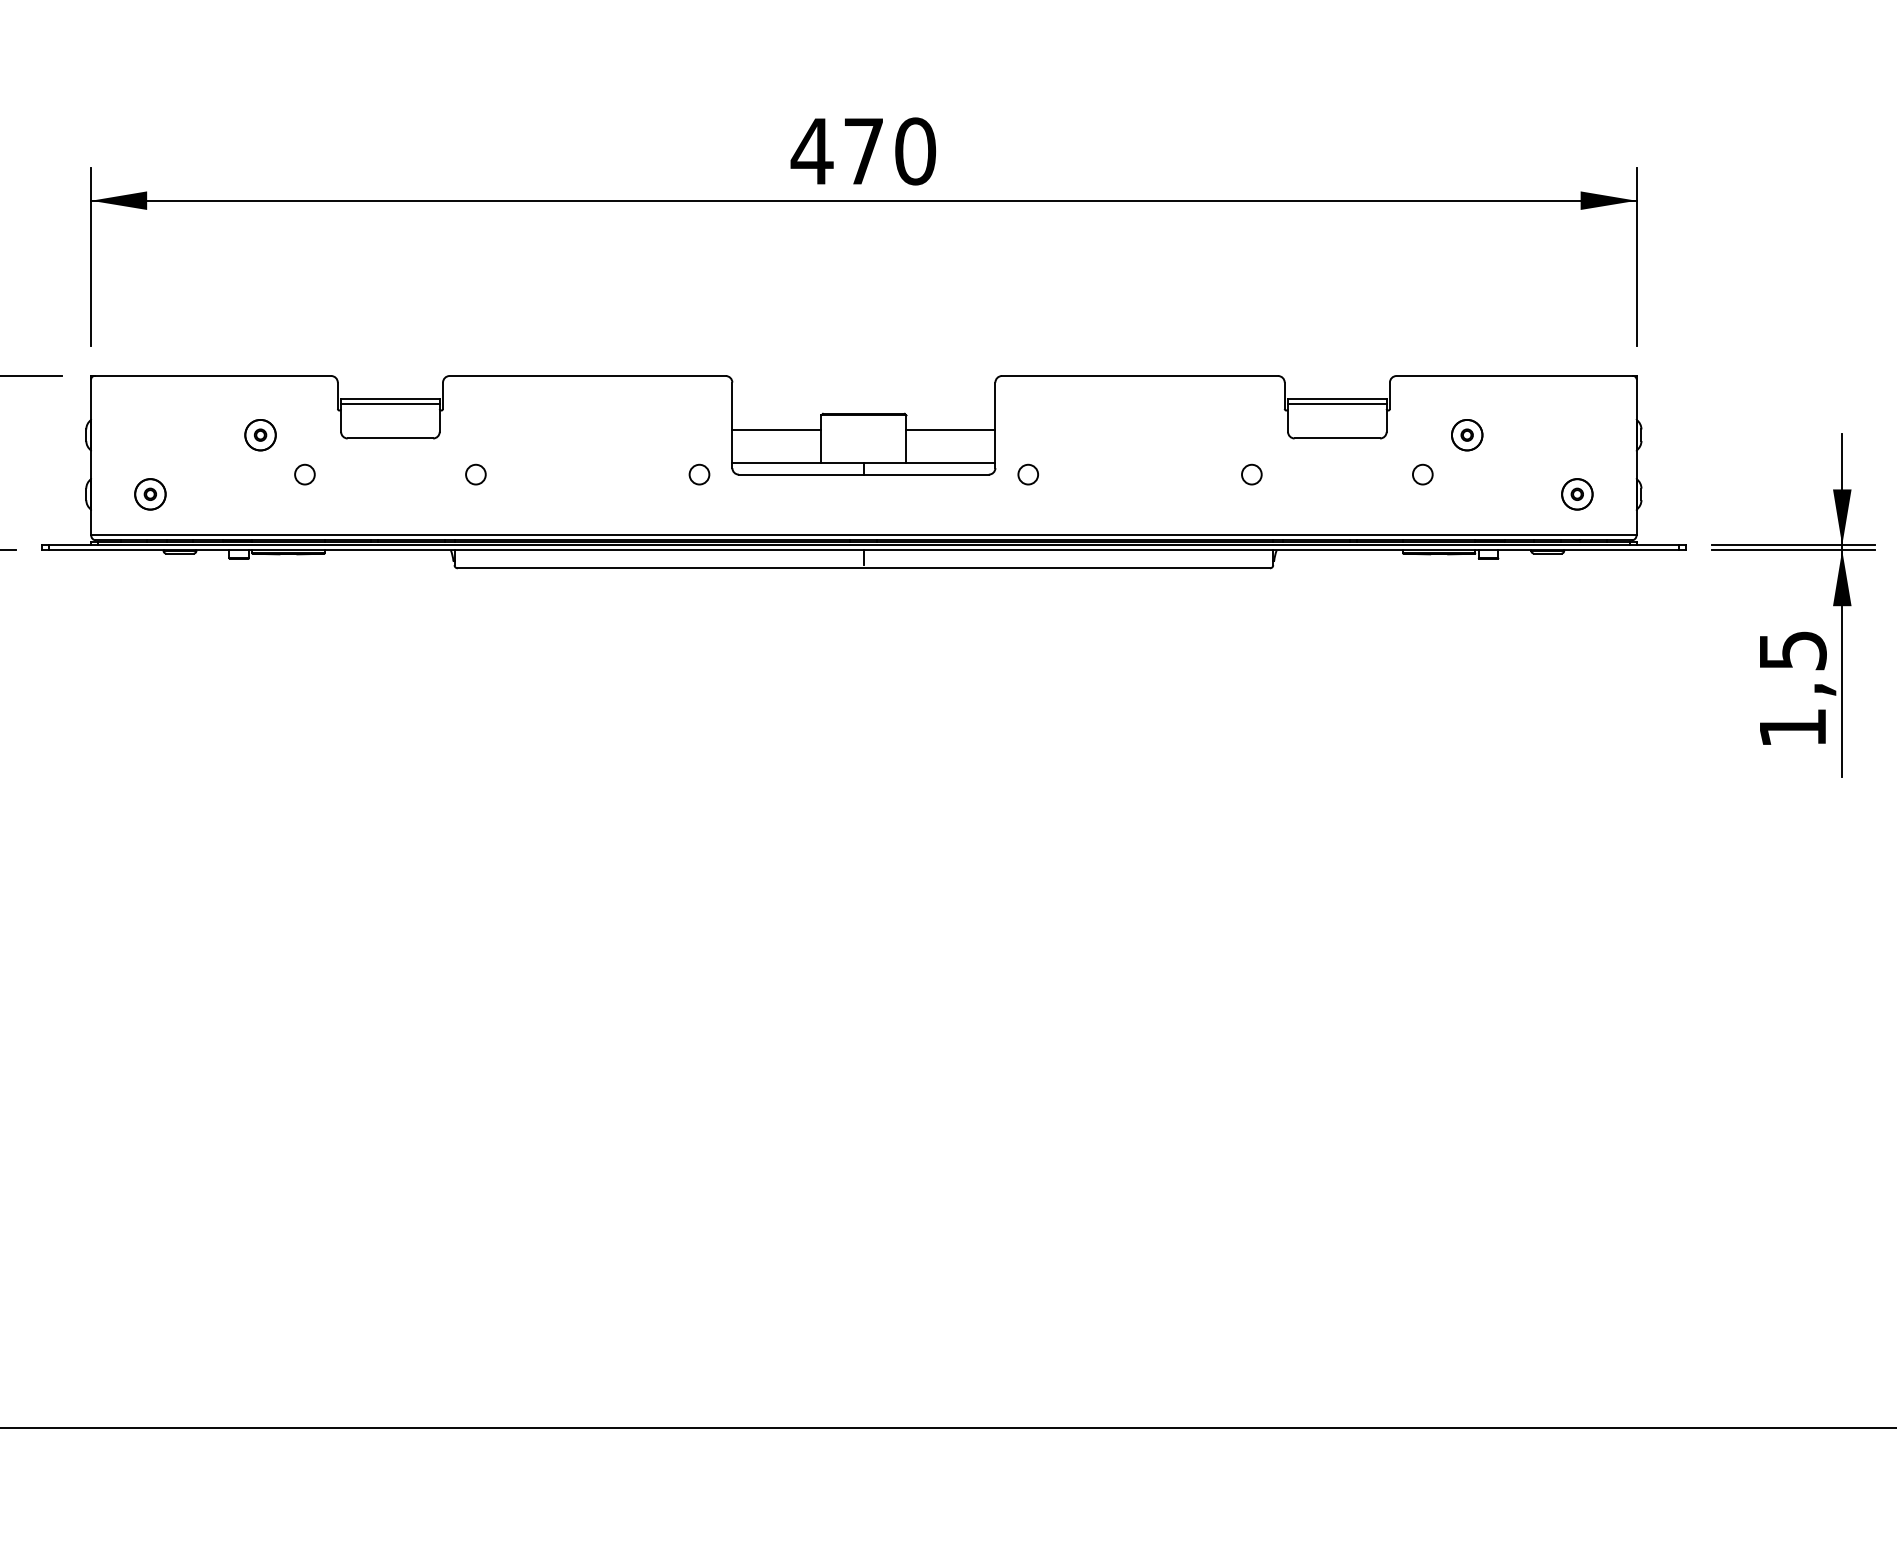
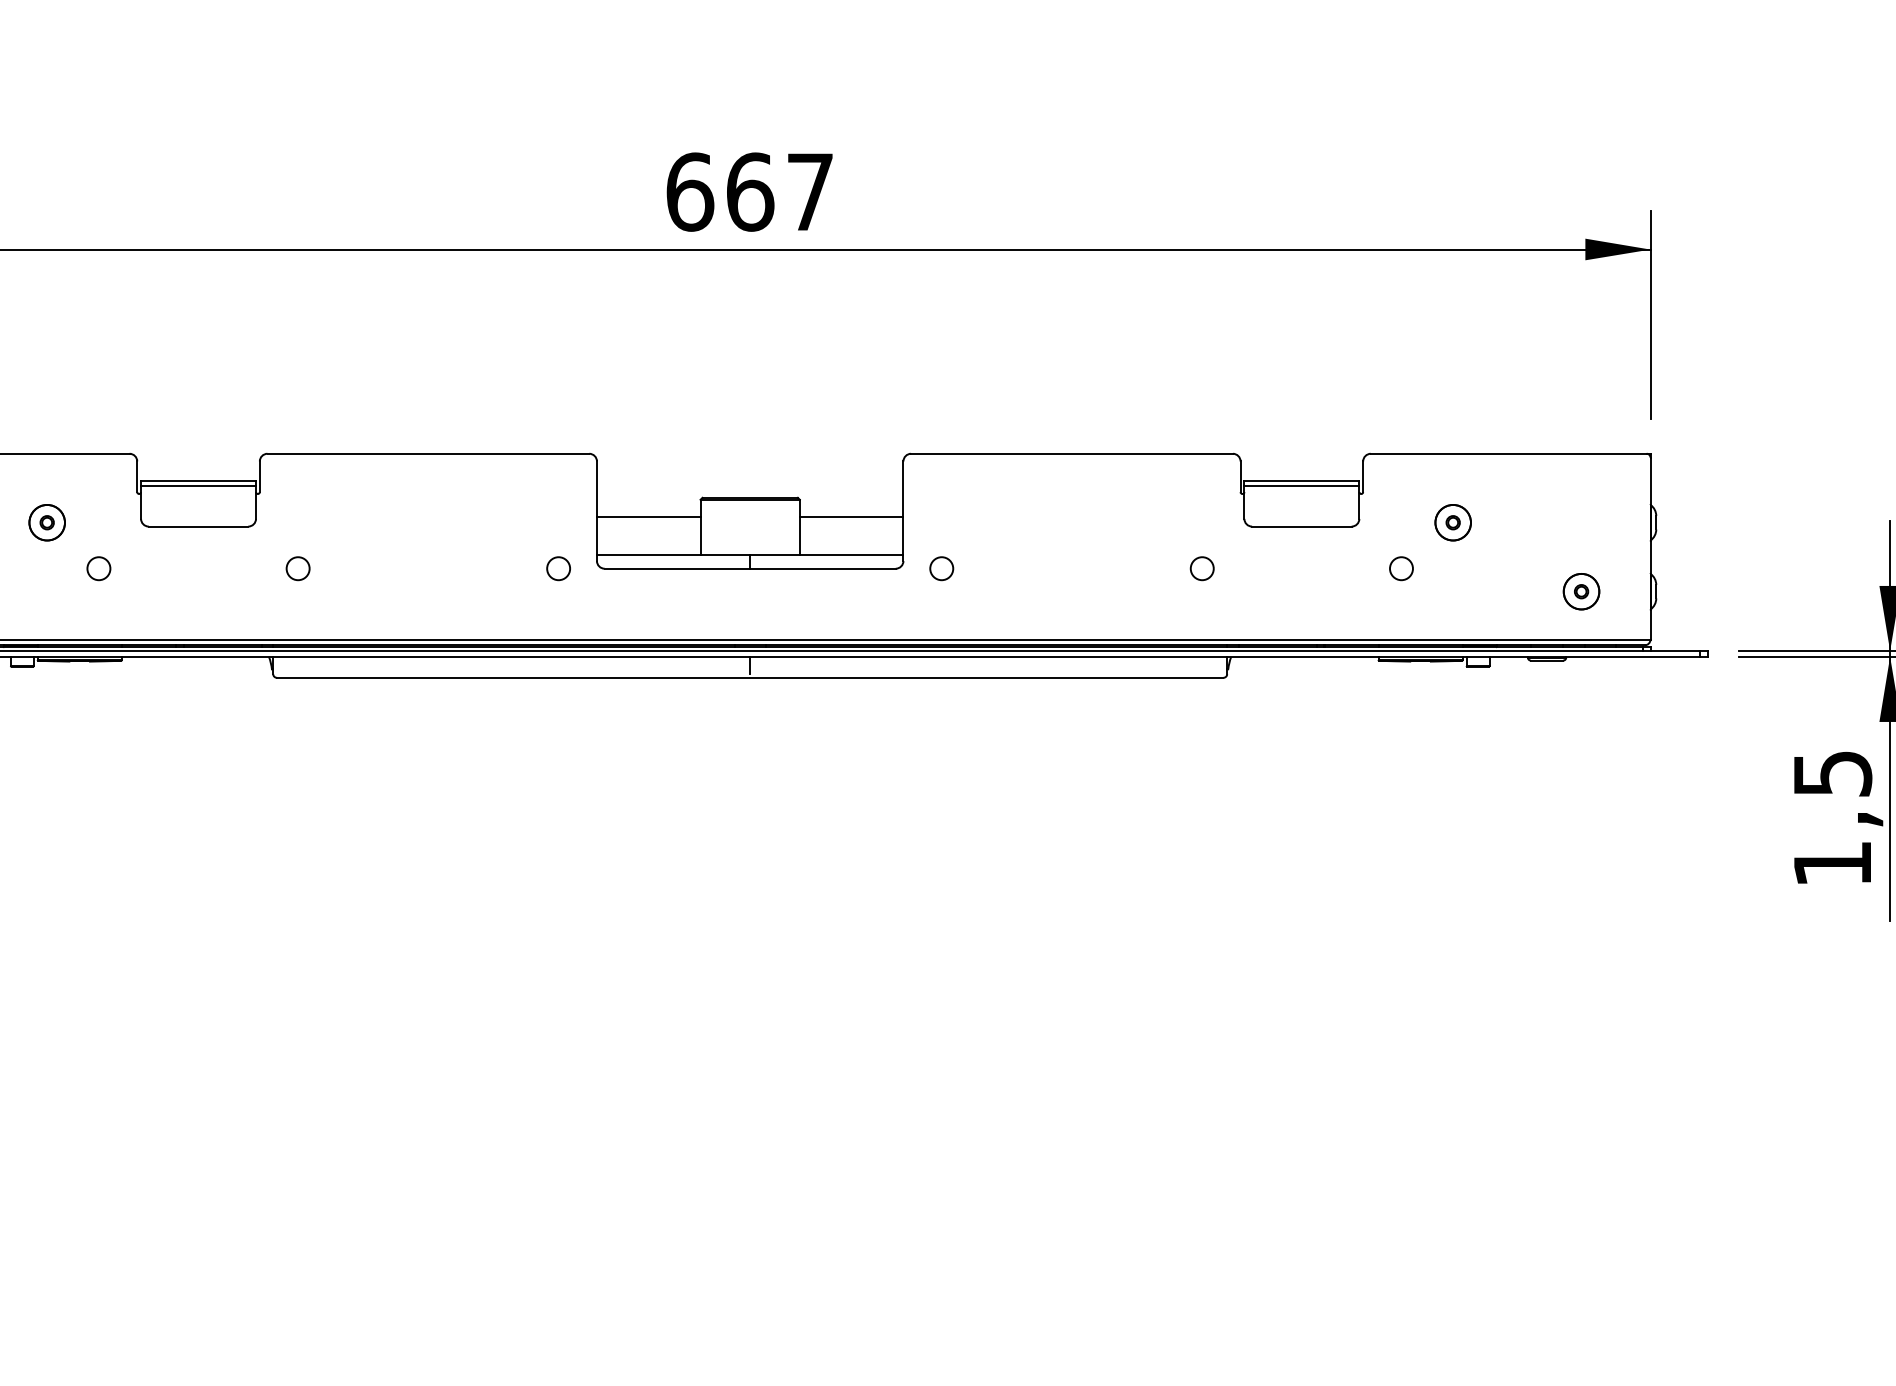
text: (863, 151) -> (749, 192), 470 -> 667

